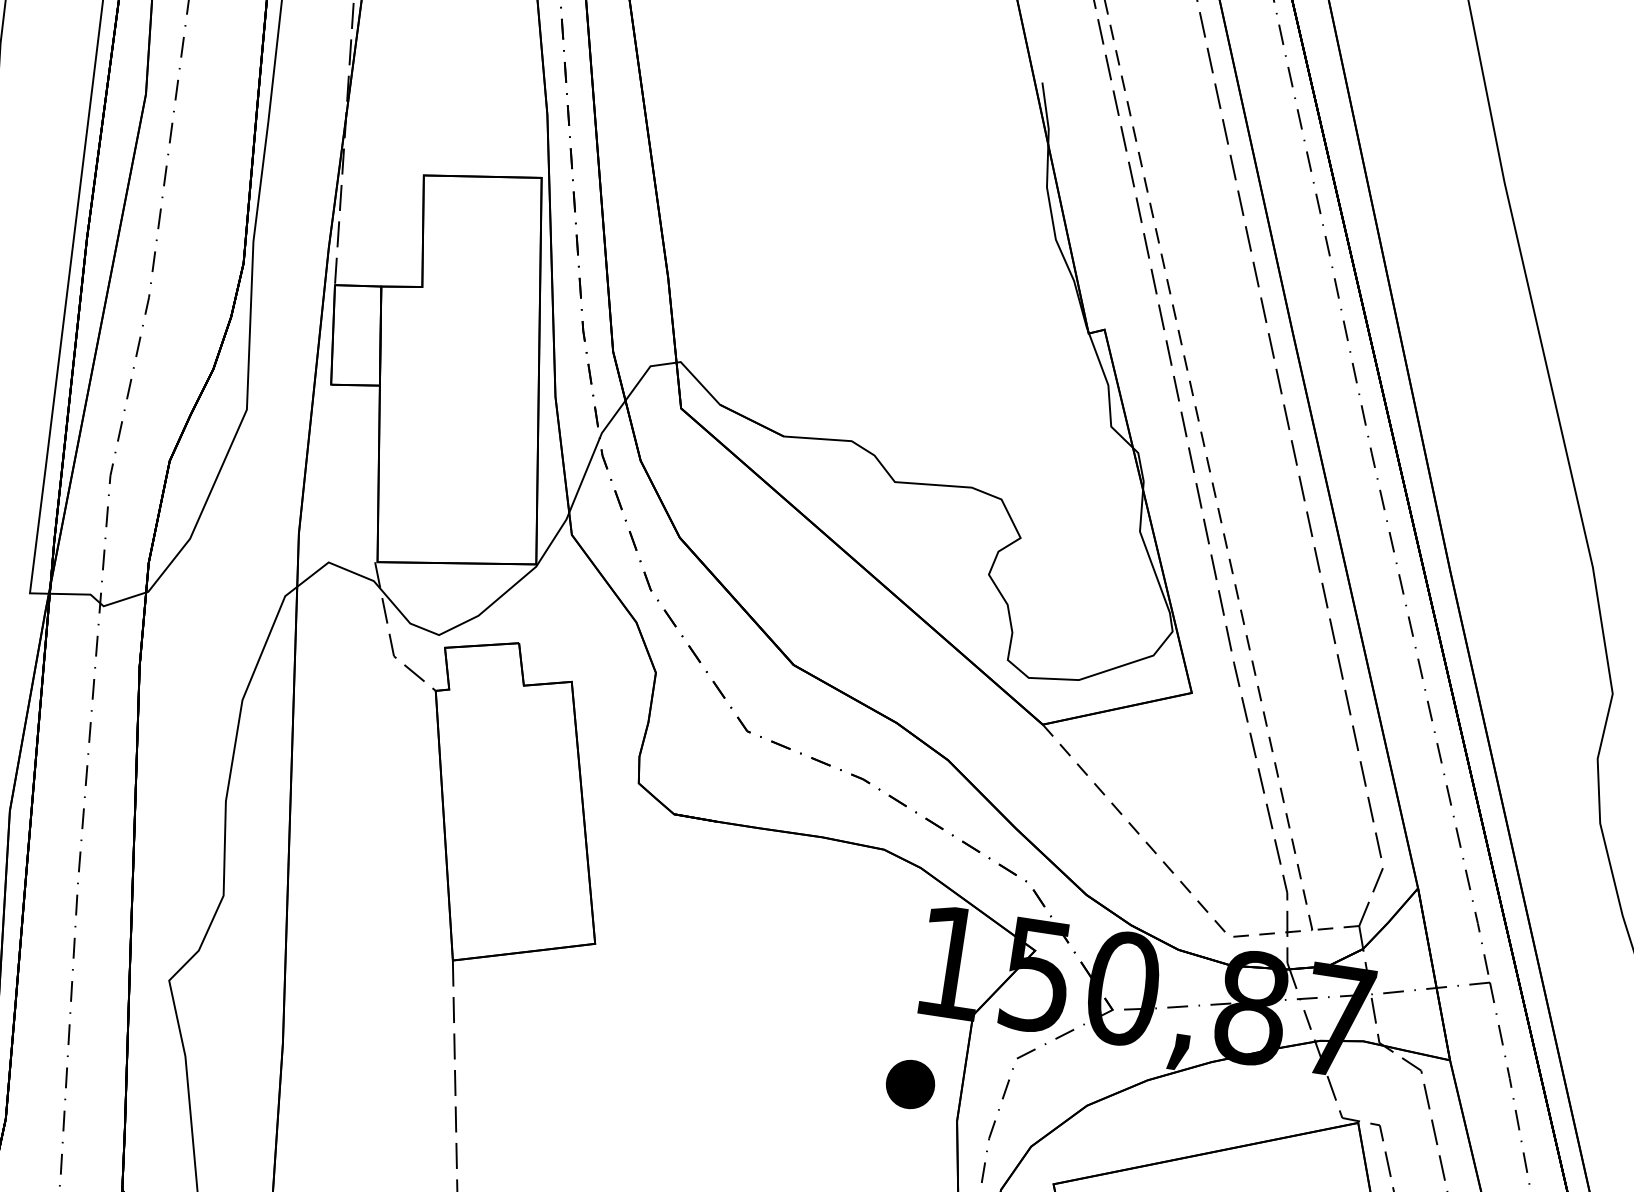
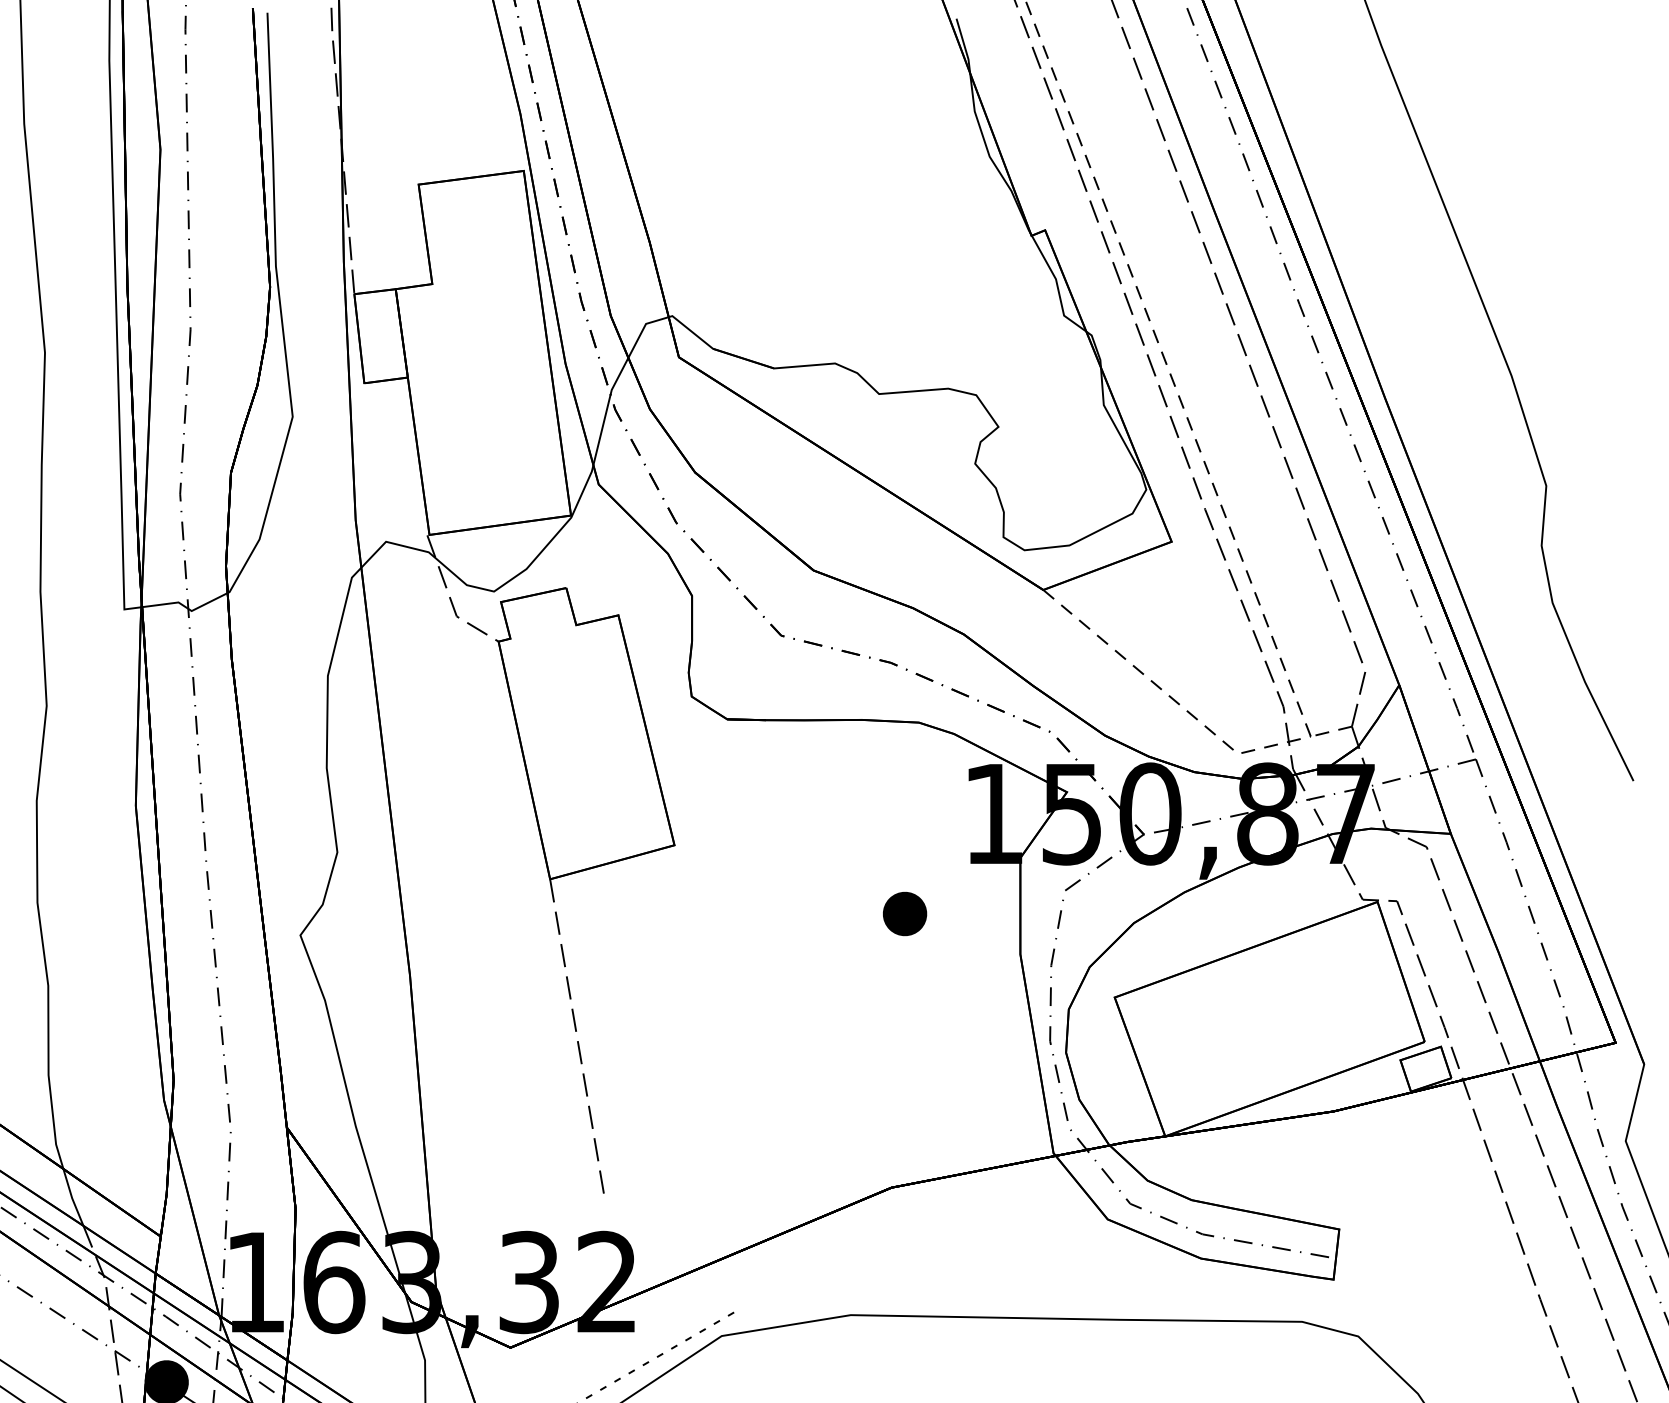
part: (911, 1084) -> (905, 913), moved

